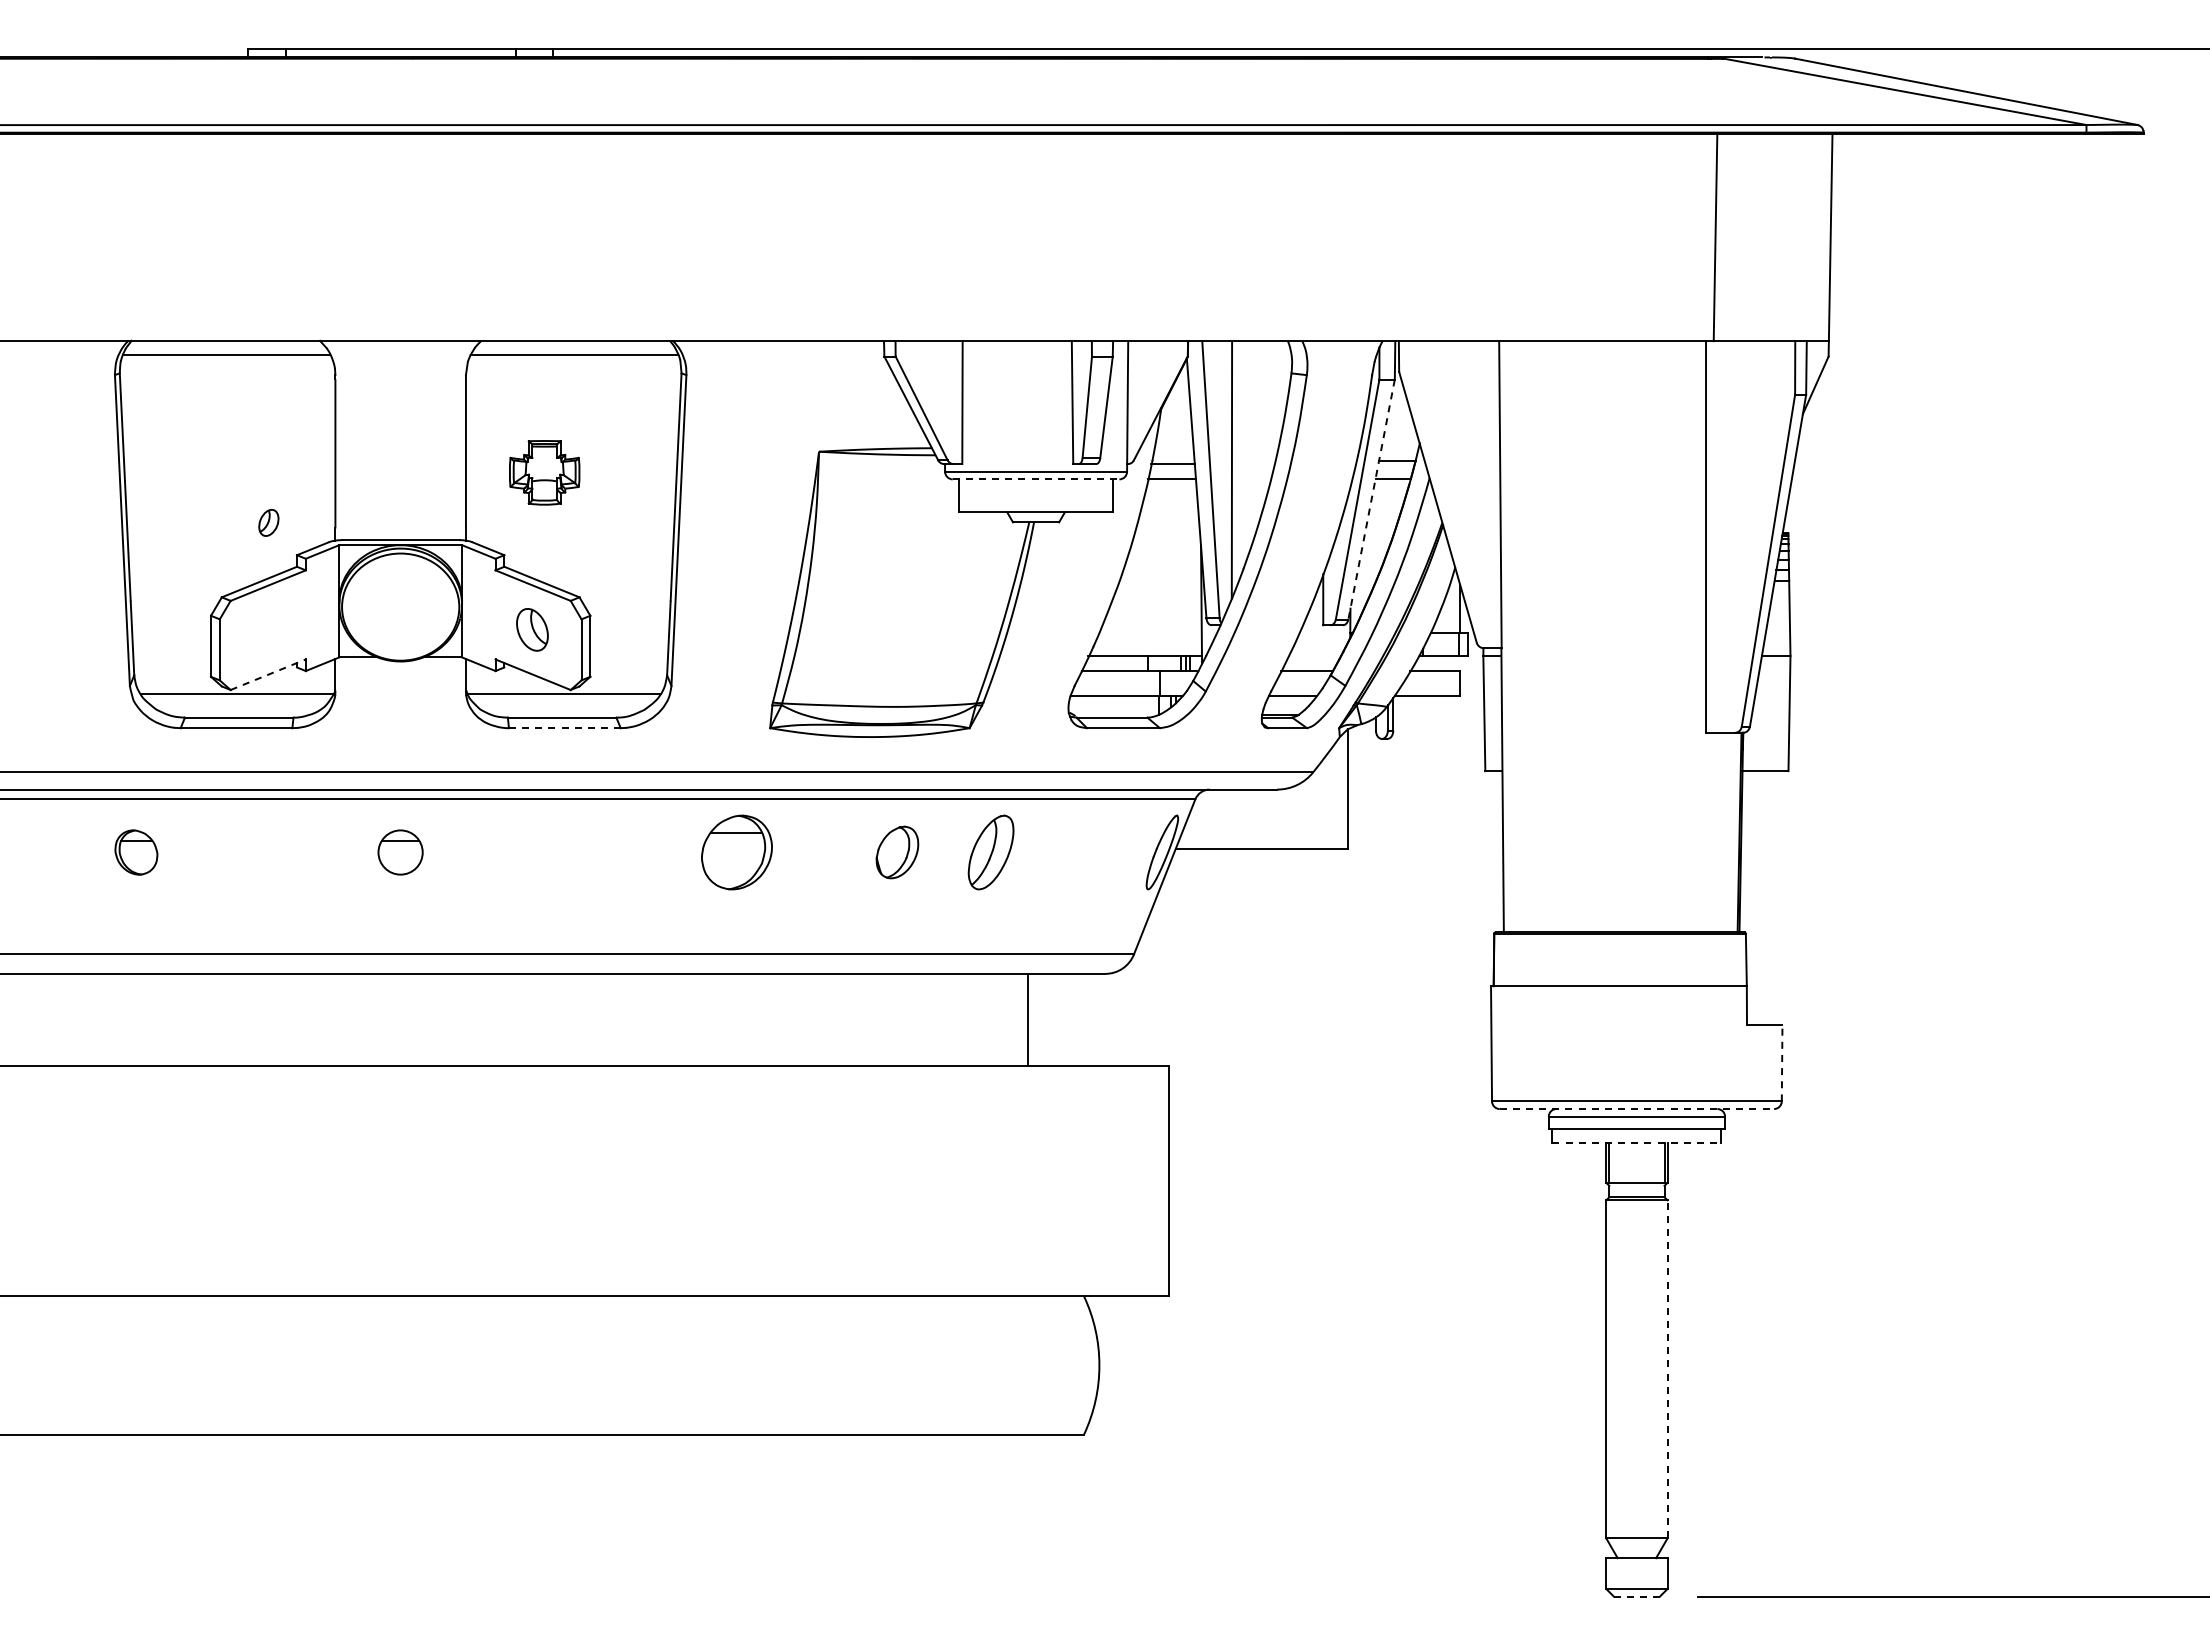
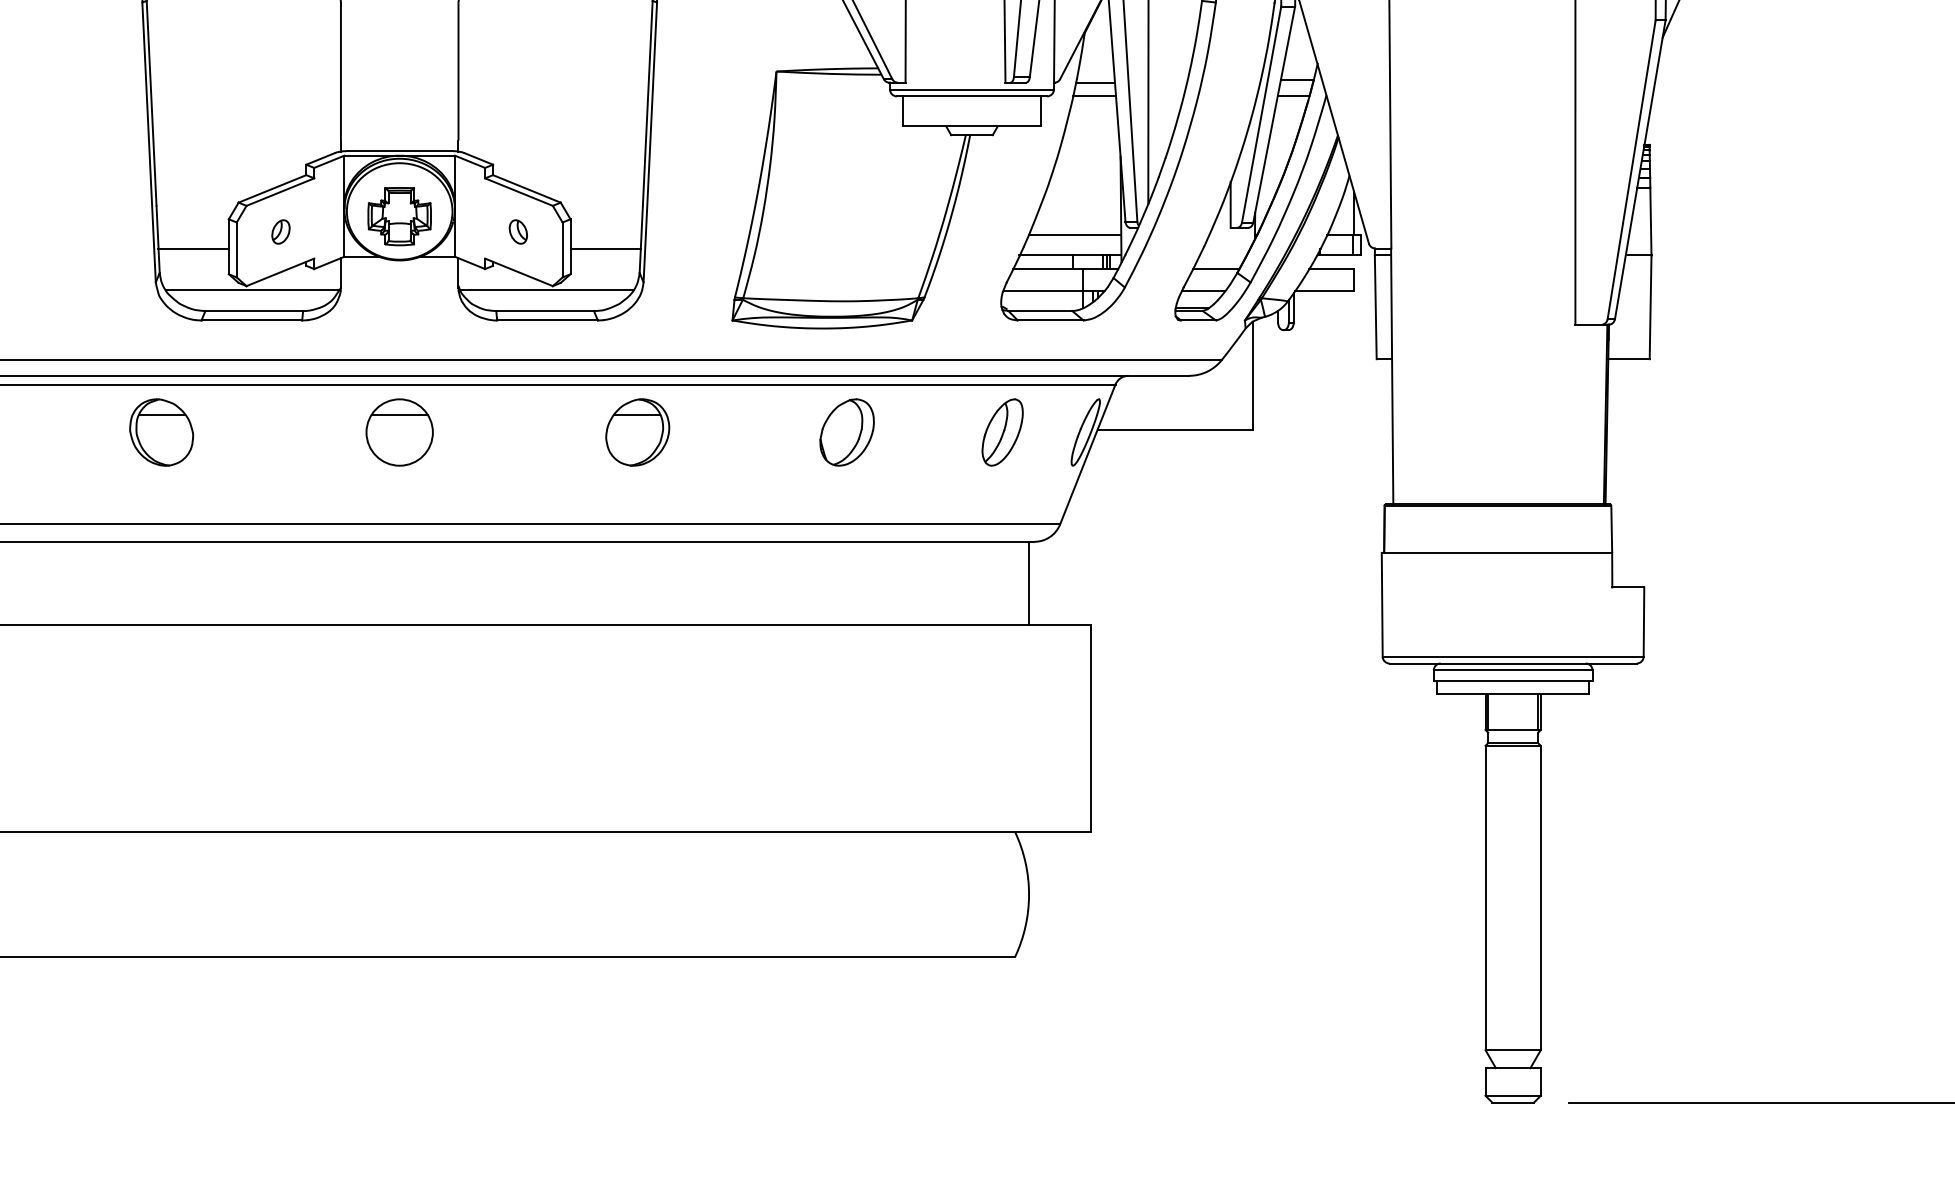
part: (544, 472) -> (399, 216), moved
line: (1036, 479) -> (972, 96), dashed -> solid
line: (1371, 500) -> (1274, 115), dashed -> solid
part: (268, 522) -> (280, 231), moved
part: (532, 629) -> (518, 231), size x0.62
line: (1149, 632) -> (1074, 234), added
line: (171, 648) -> (193, 248), added
line: (629, 648) -> (605, 248), added
line: (268, 674) -> (280, 272), dashed -> solid
line: (564, 728) -> (547, 320), dashed -> solid
part: (136, 852) -> (161, 432), size x1.67
part: (400, 852) -> (399, 432), size x1.67
part: (736, 852) -> (637, 432), moved
part: (897, 852) -> (847, 432), size x1.43
part: (990, 852) -> (1002, 432), moved
line: (1028, 1019) -> (1029, 582), moved
line: (1782, 1062) -> (1644, 621), dashed -> solid
line: (1637, 1109) -> (1513, 663), dashed -> solid
line: (1637, 1142) -> (1513, 693), dashed -> solid
line: (1667, 1369) -> (1540, 898), dashed -> solid
line: (1636, 1596) -> (1512, 1102), dashed -> solid

